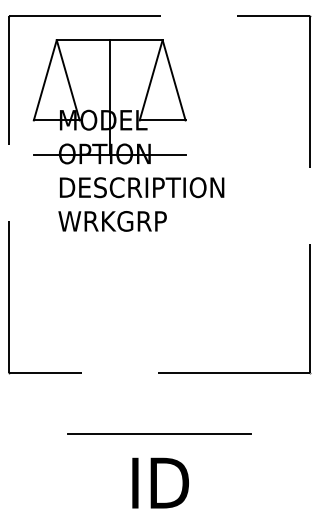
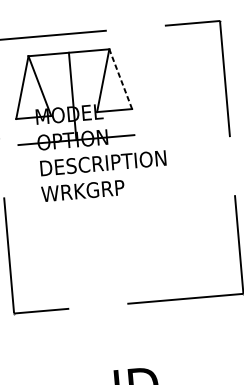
line: (174, 80) -> (121, 79), solid -> dashed
line: (159, 433) -> (132, 349), removed

